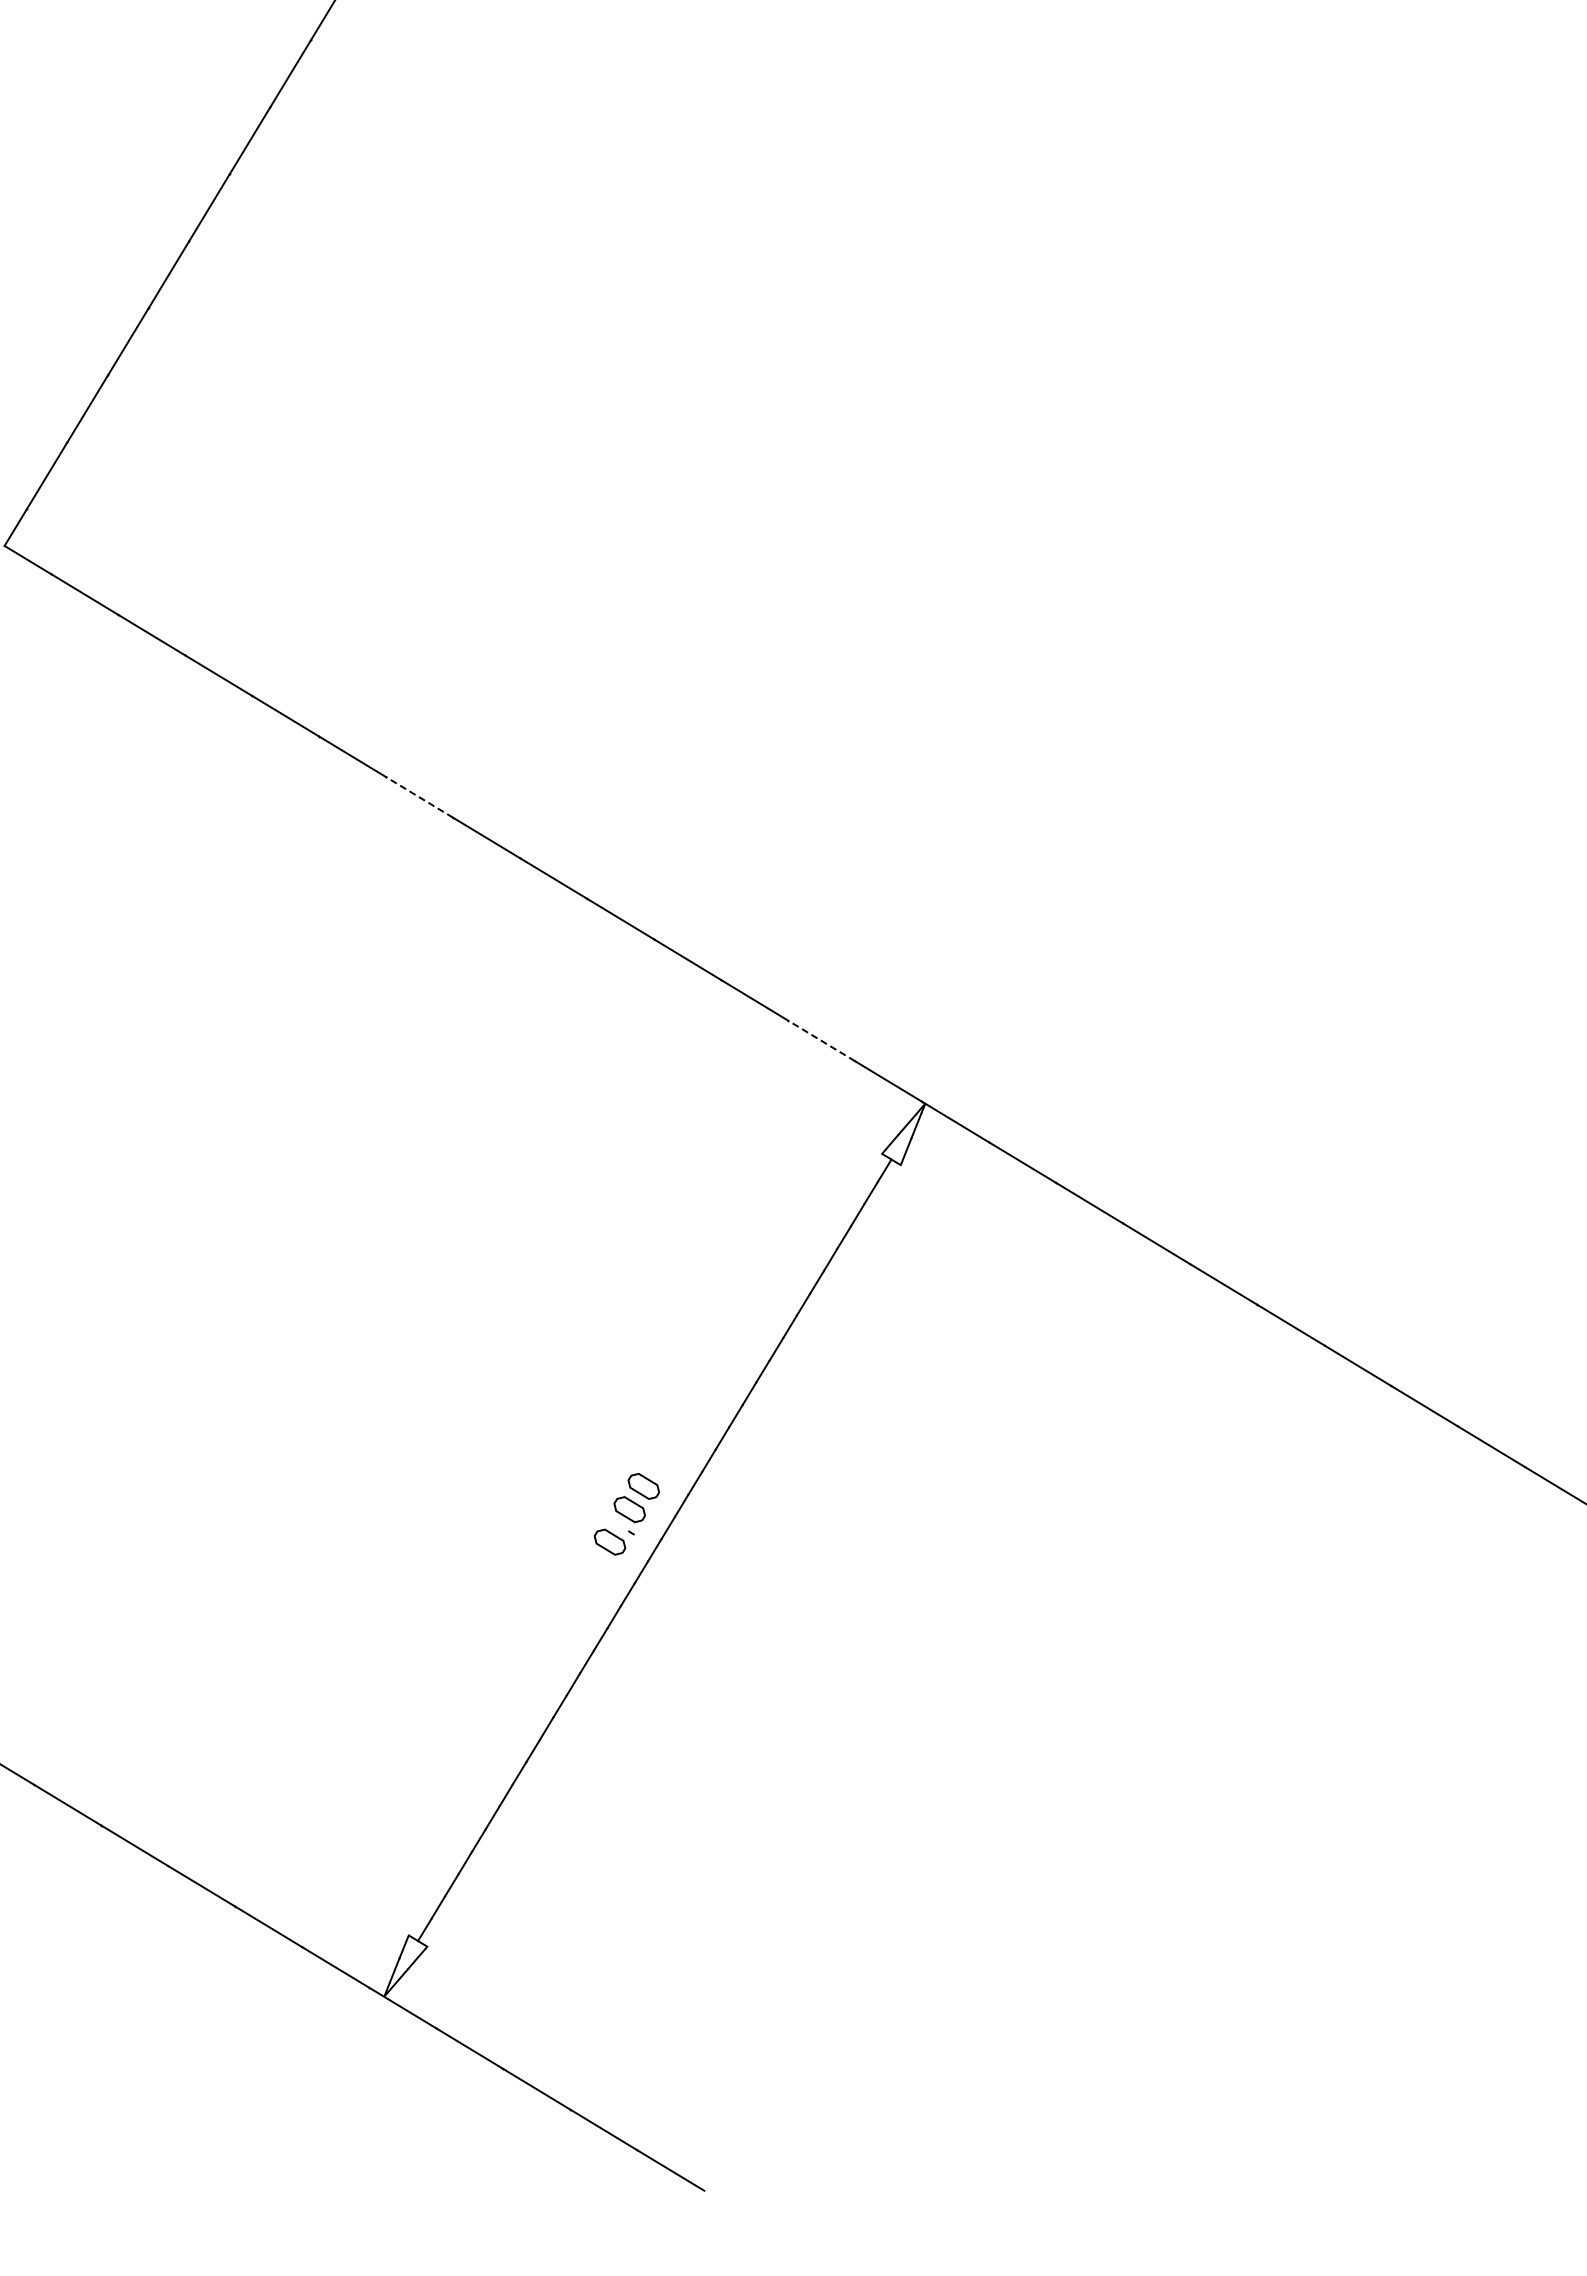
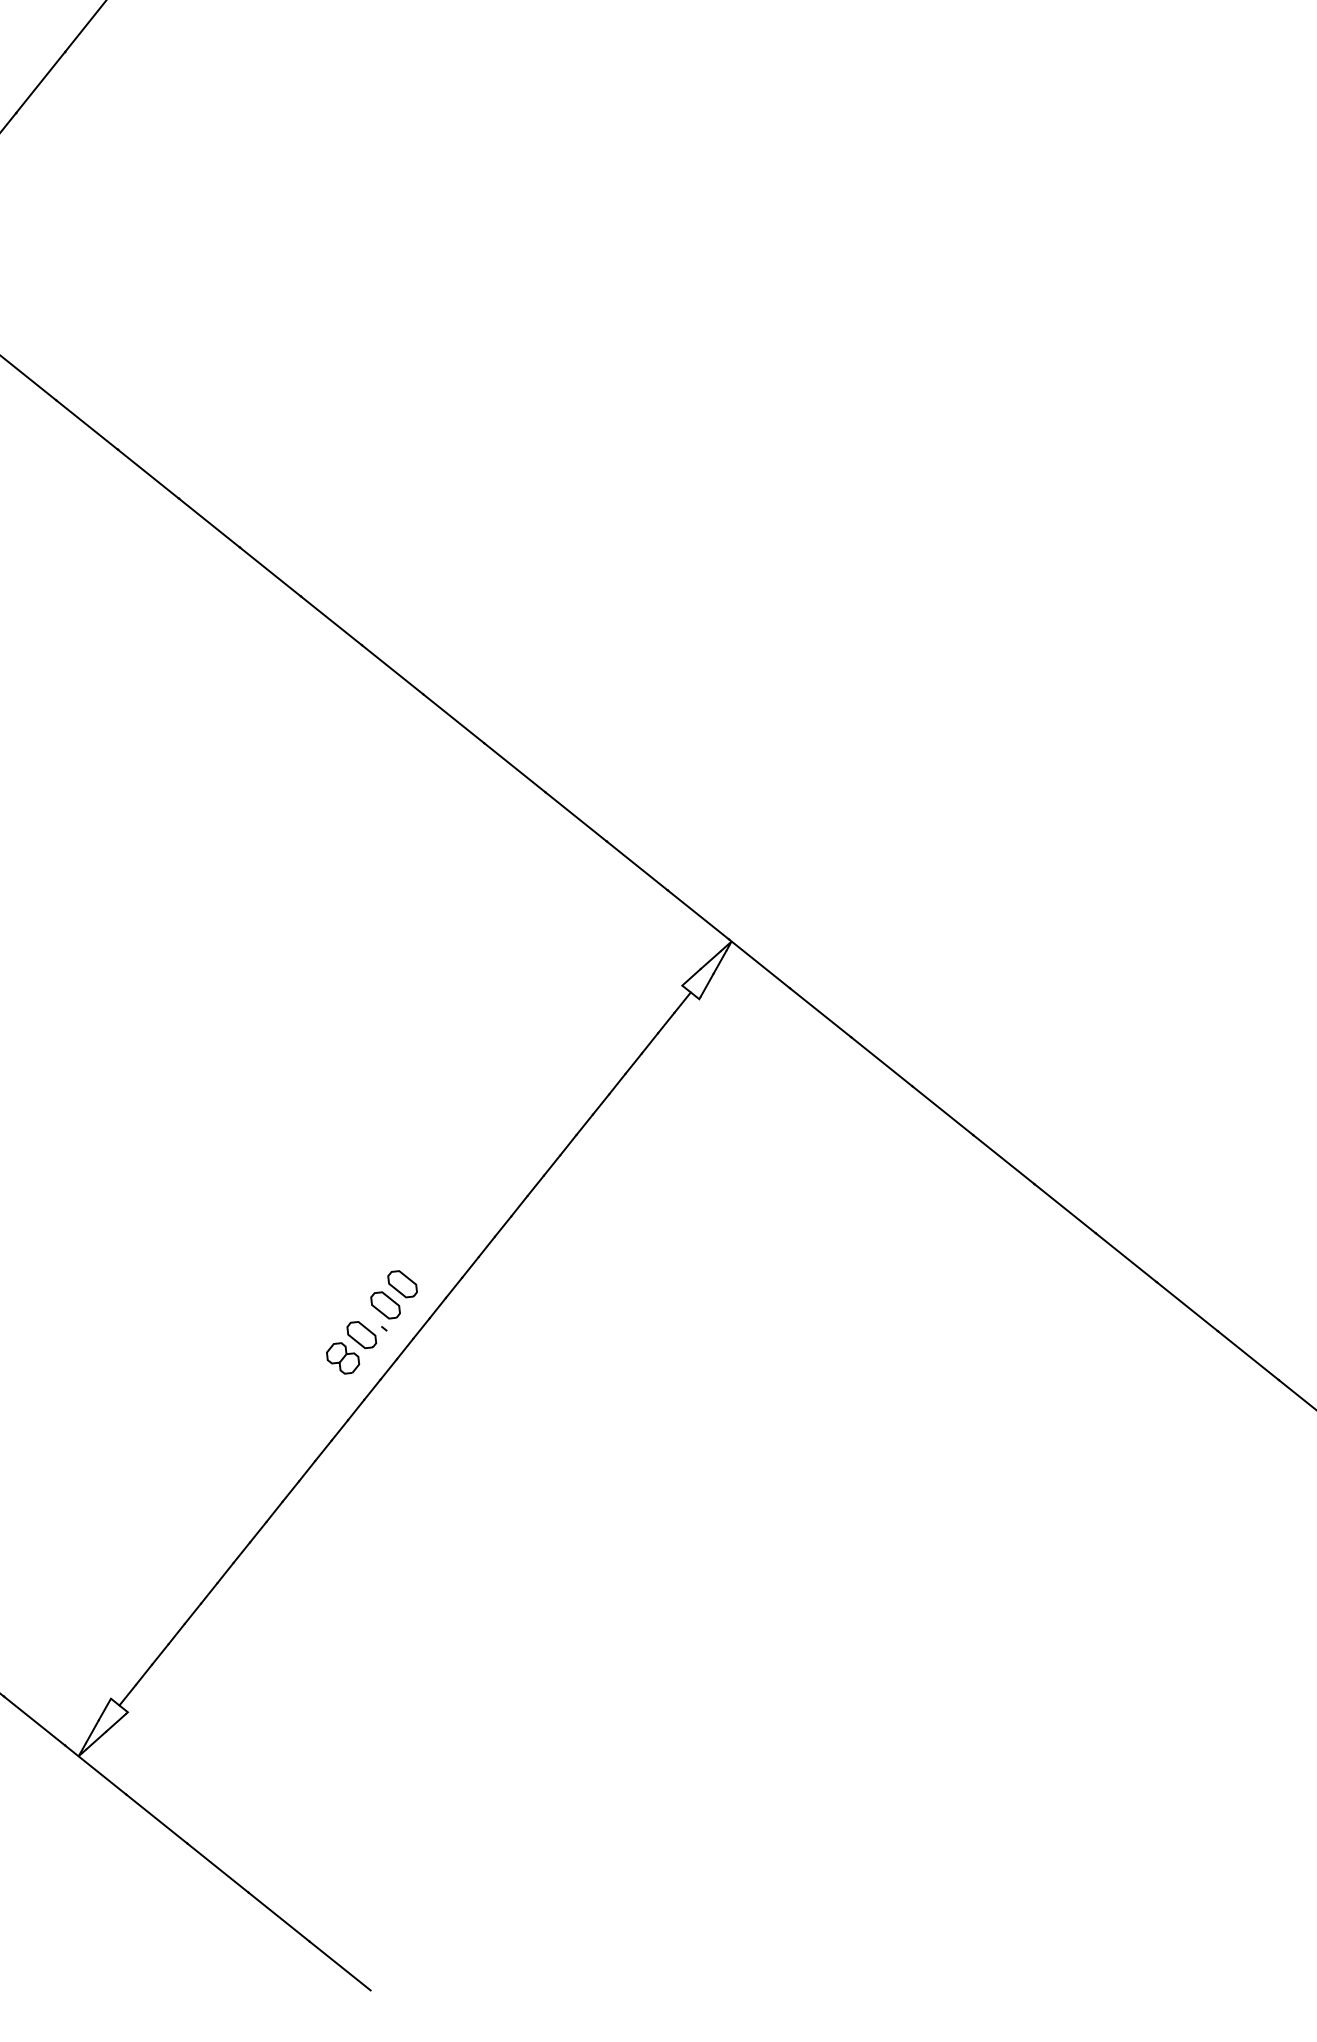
line: (419, 797) -> (270, 571), dashed -> solid
line: (821, 1040) -> (636, 865), dashed -> solid
part: (594, 1567) -> (343, 1358), added

